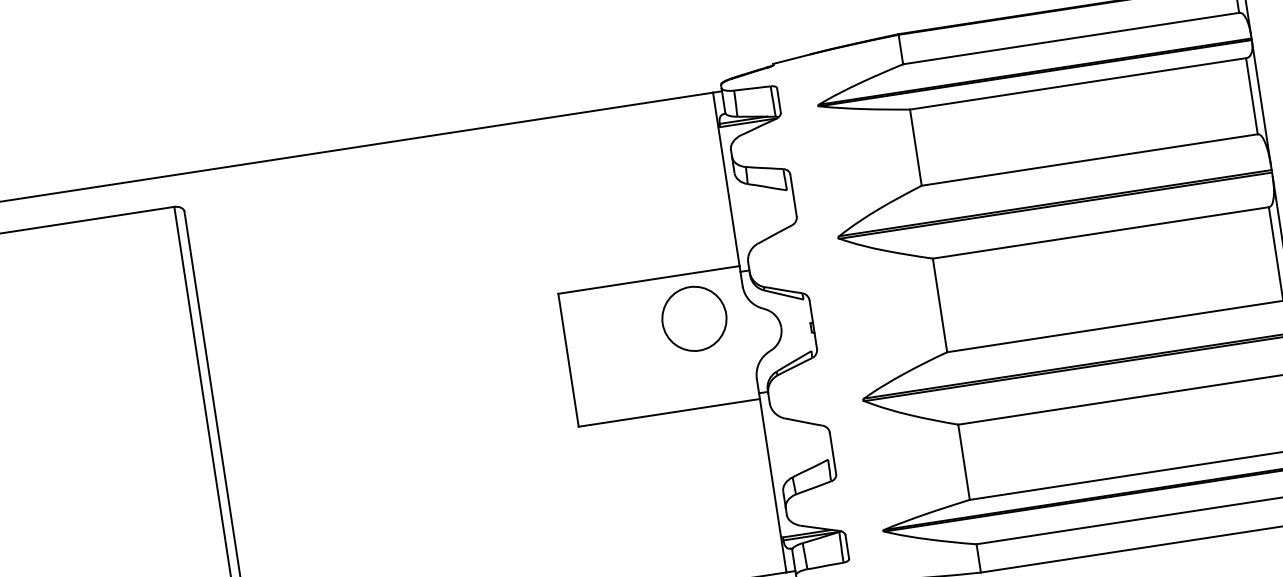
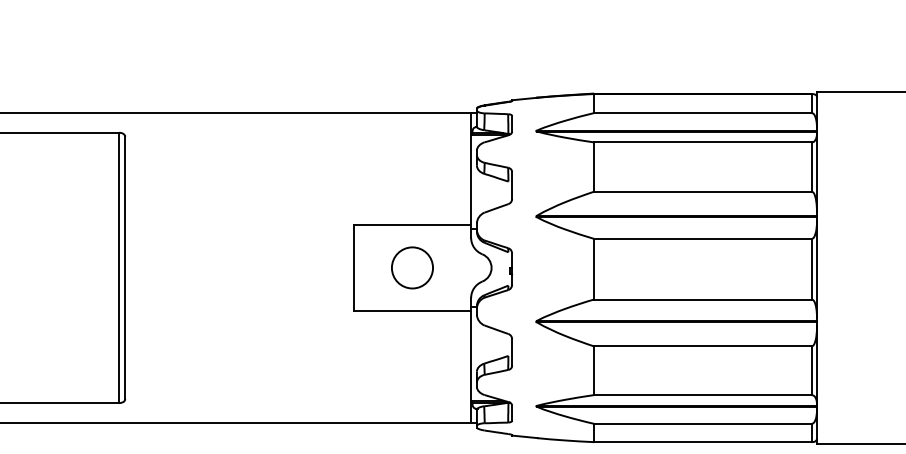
circle: (694, 318) -> (412, 267), moved

